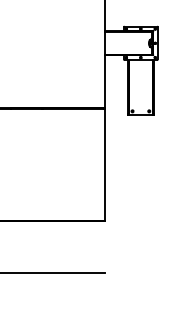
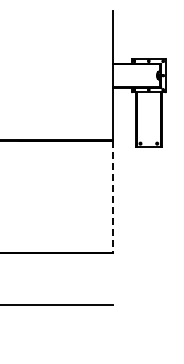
line: (105, 165) -> (113, 197), solid -> dashed

